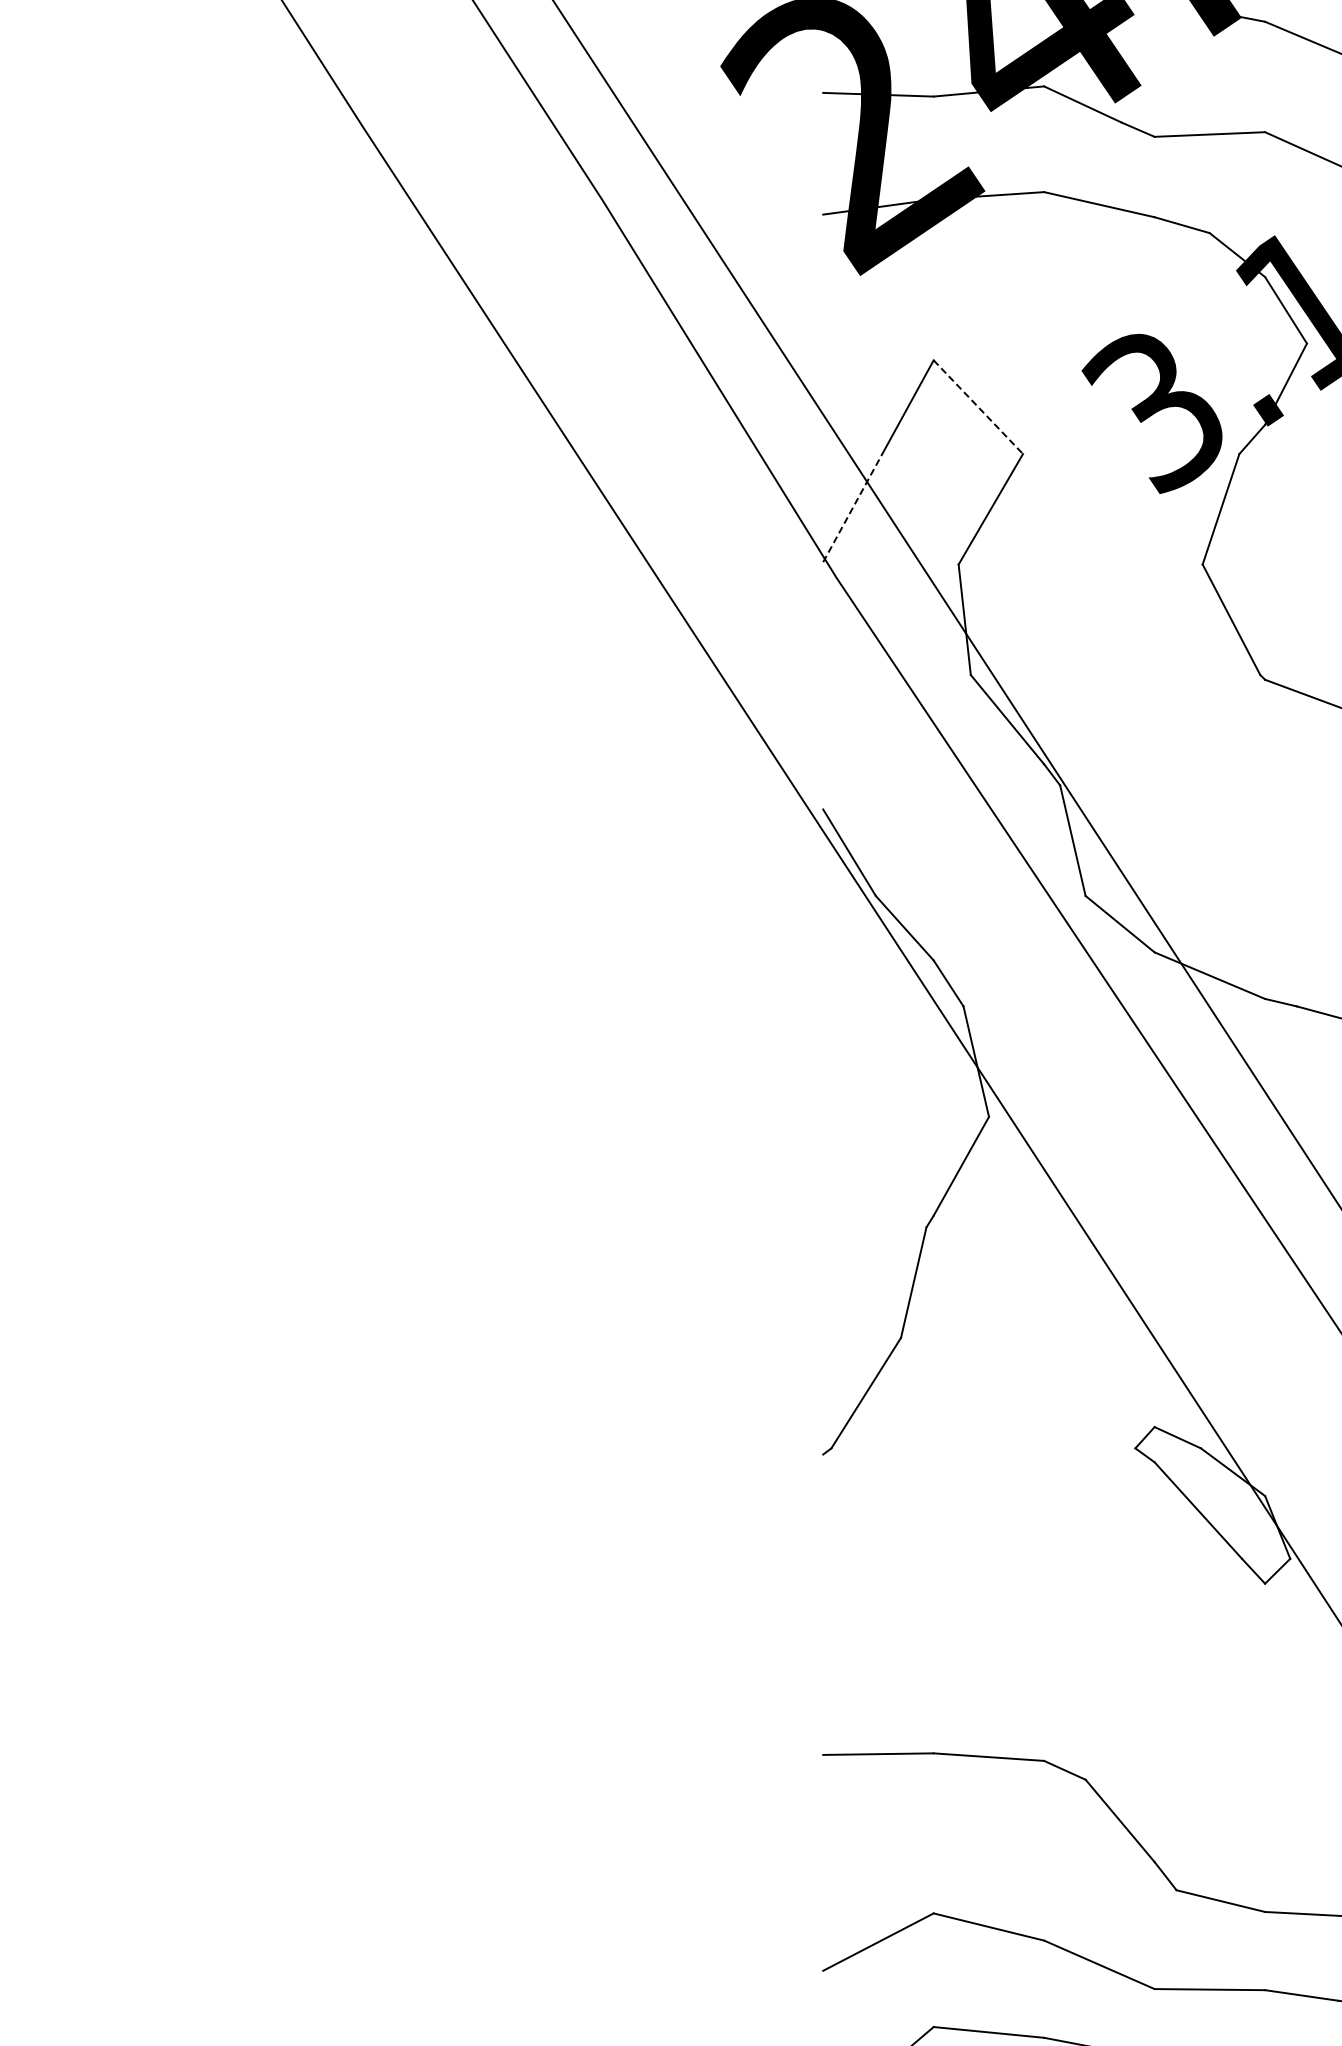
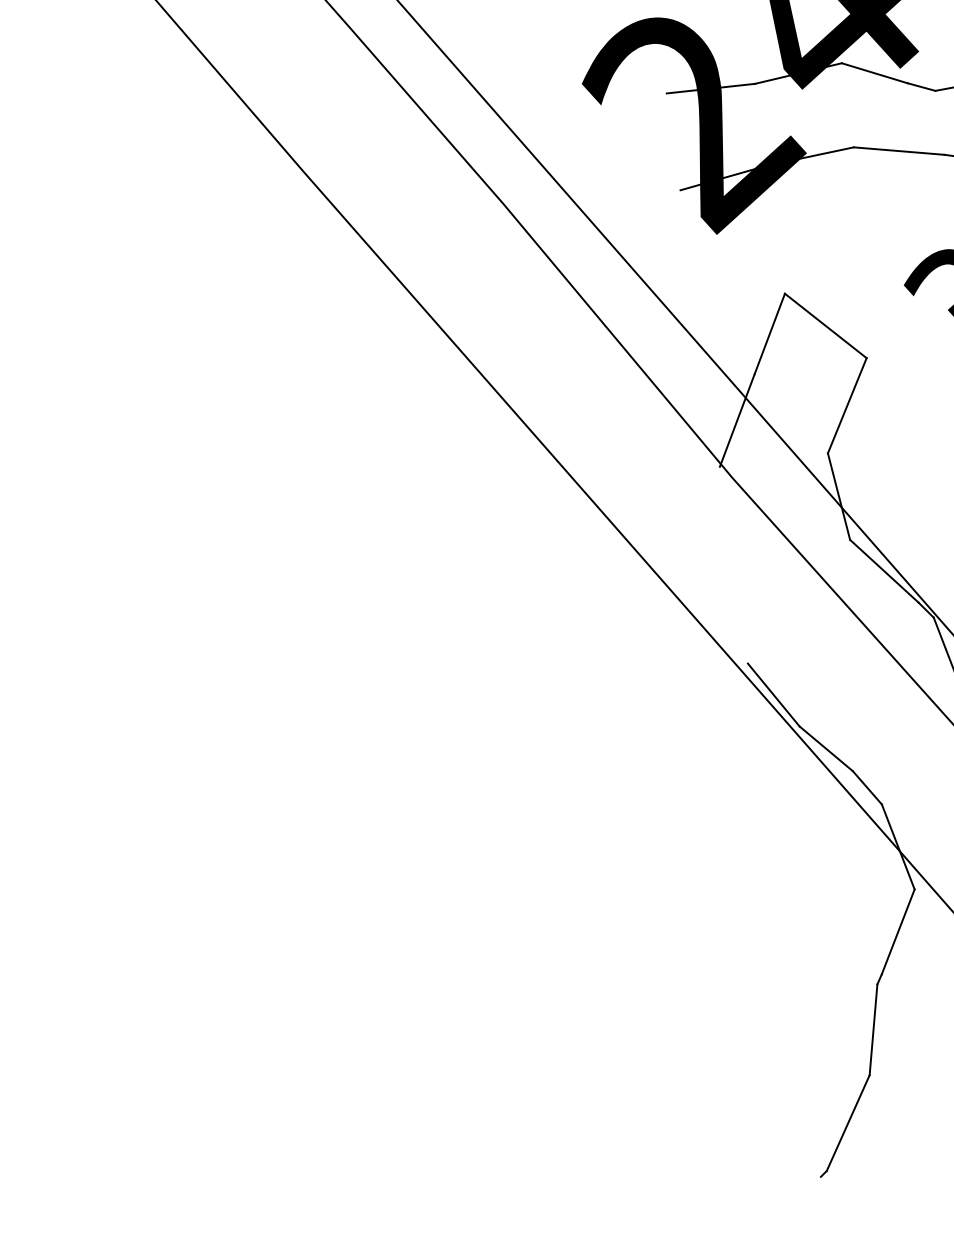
line: (978, 407) -> (825, 326), dashed -> solid
line: (852, 508) -> (737, 420), dashed -> solid

